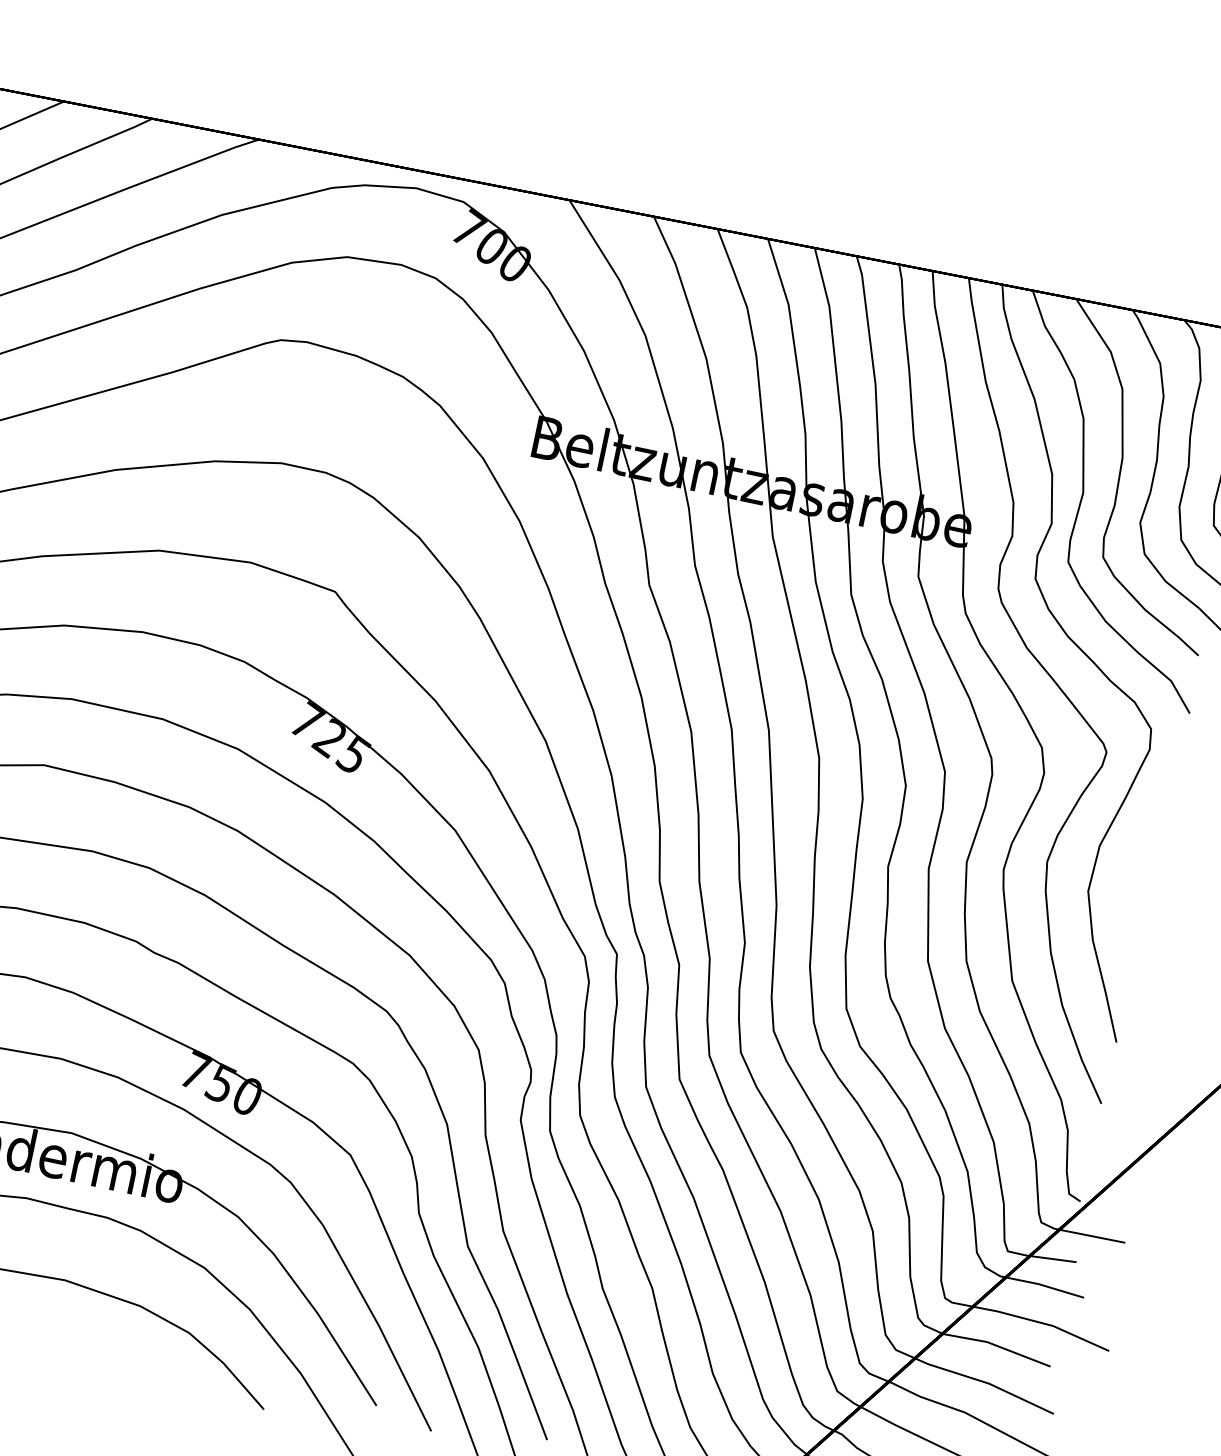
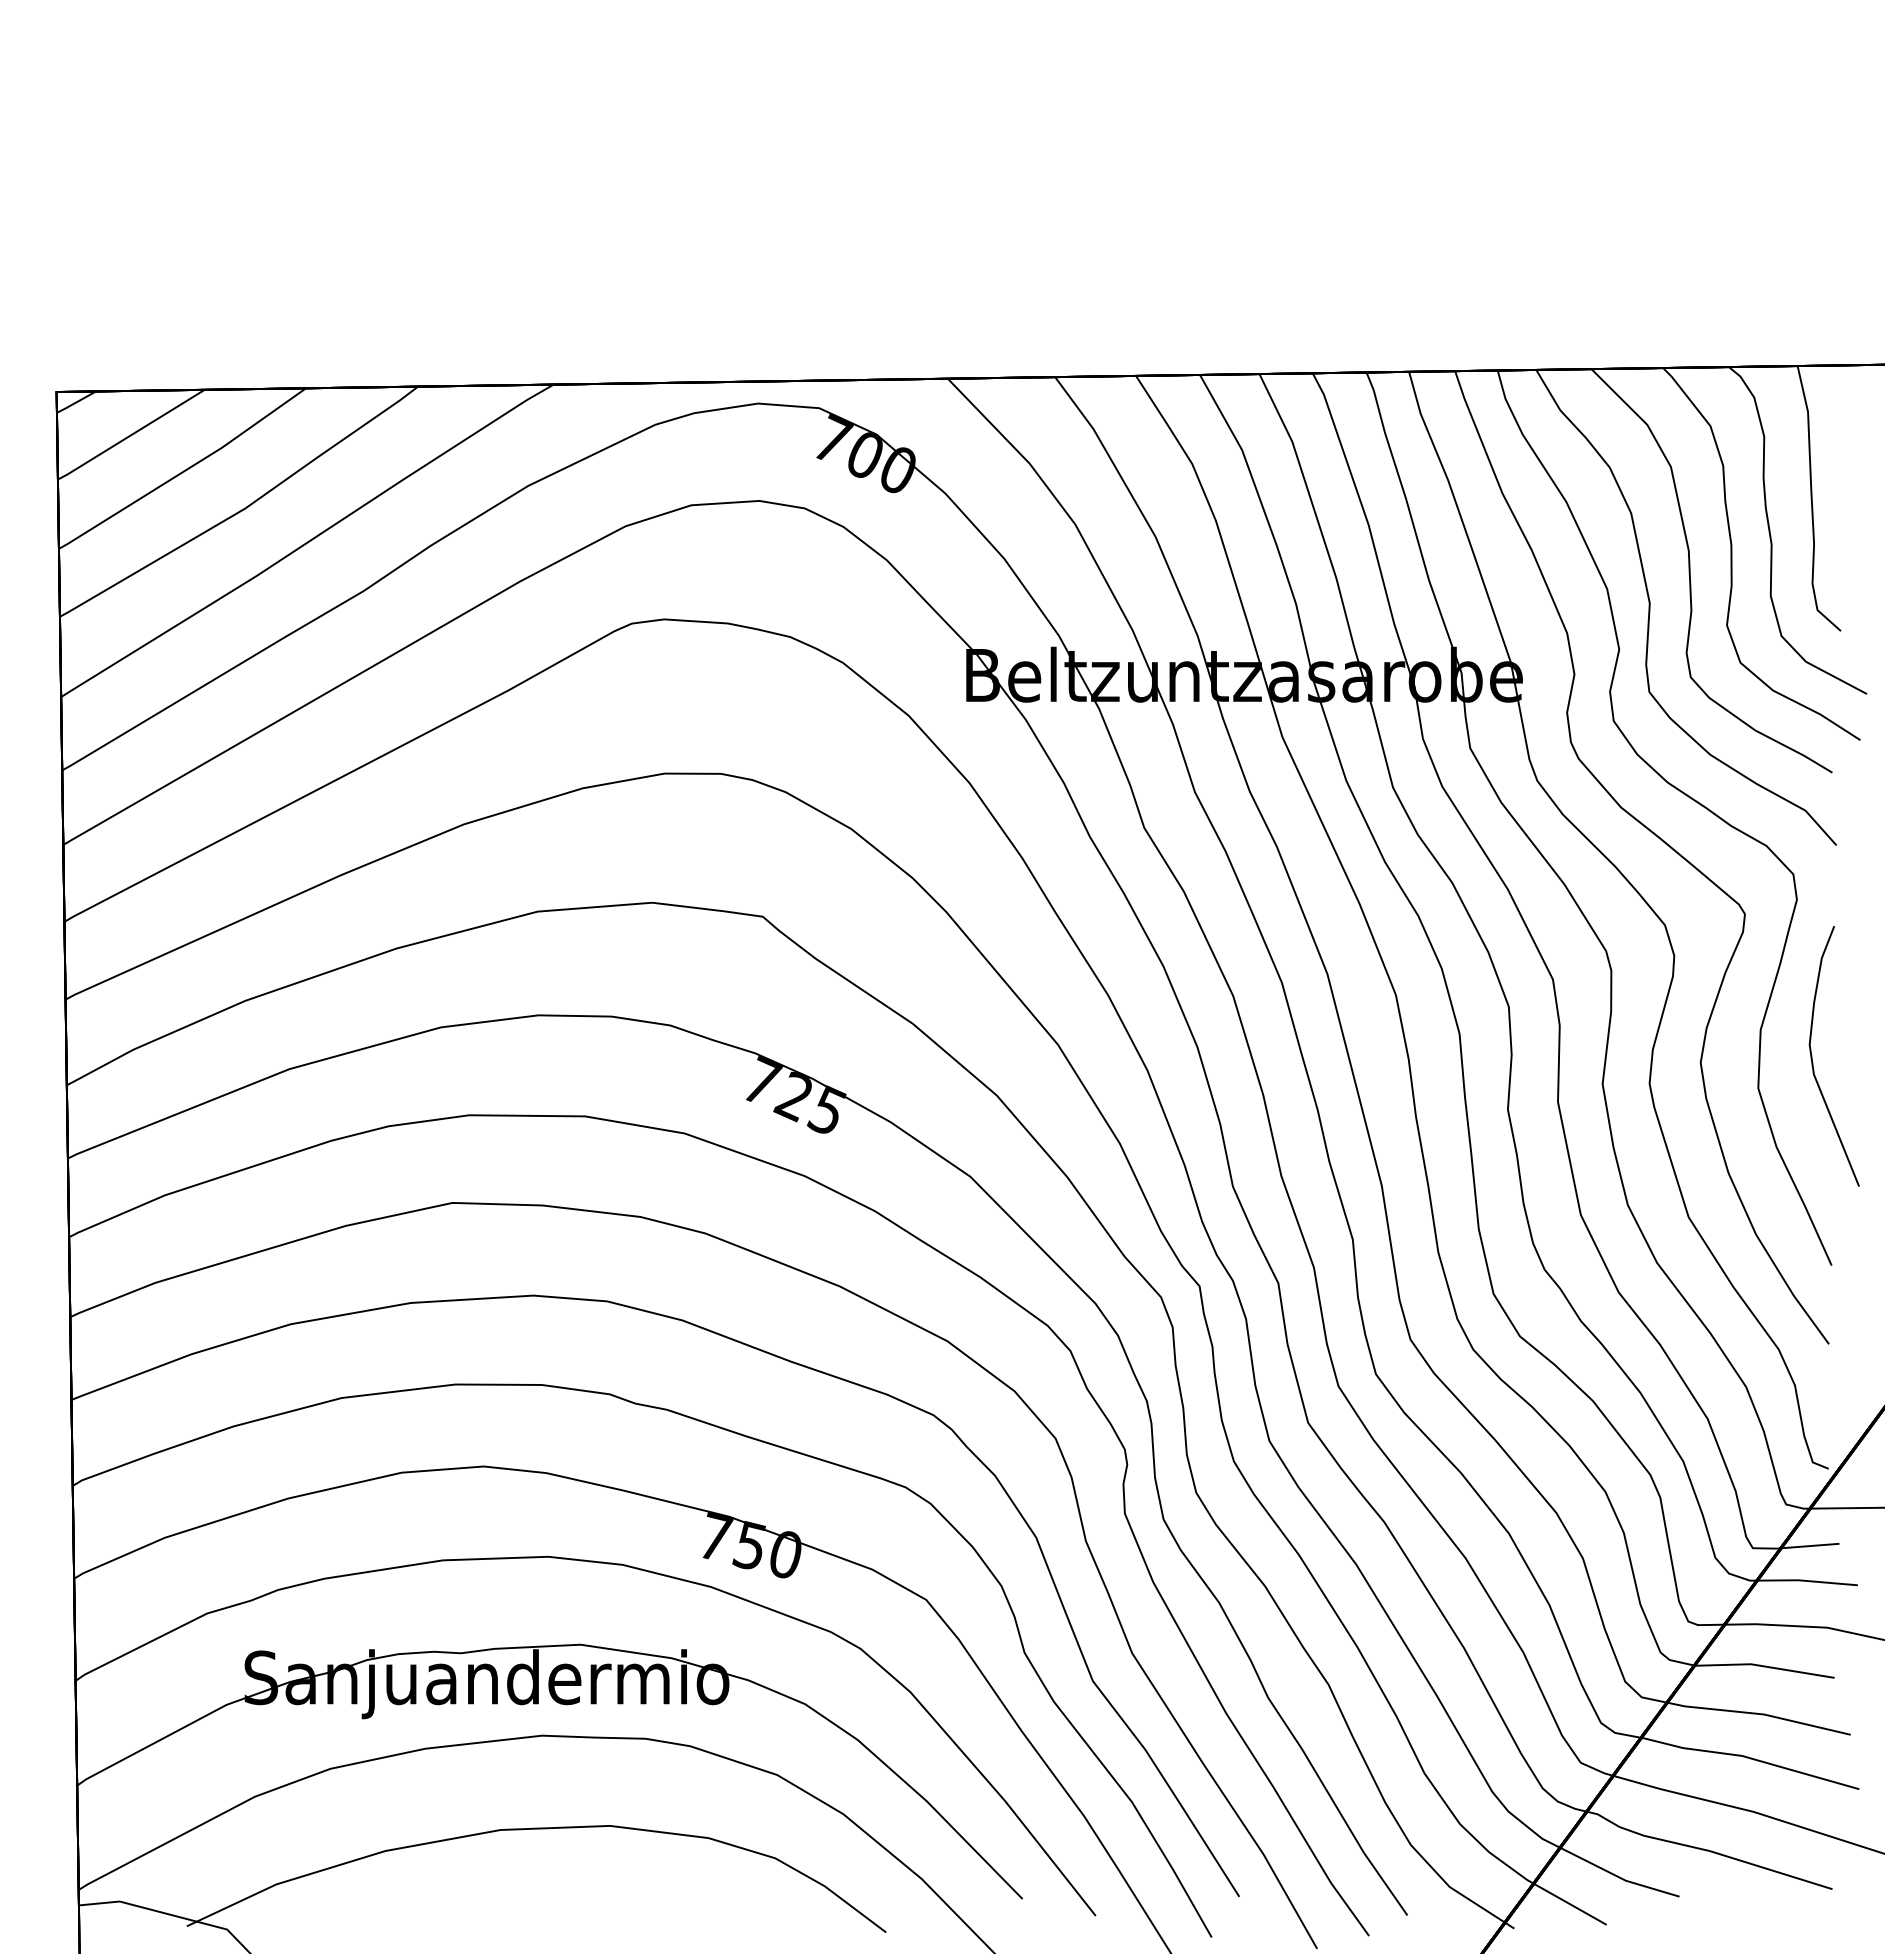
curve: (1135, 880) -> (1813, 1062), added

